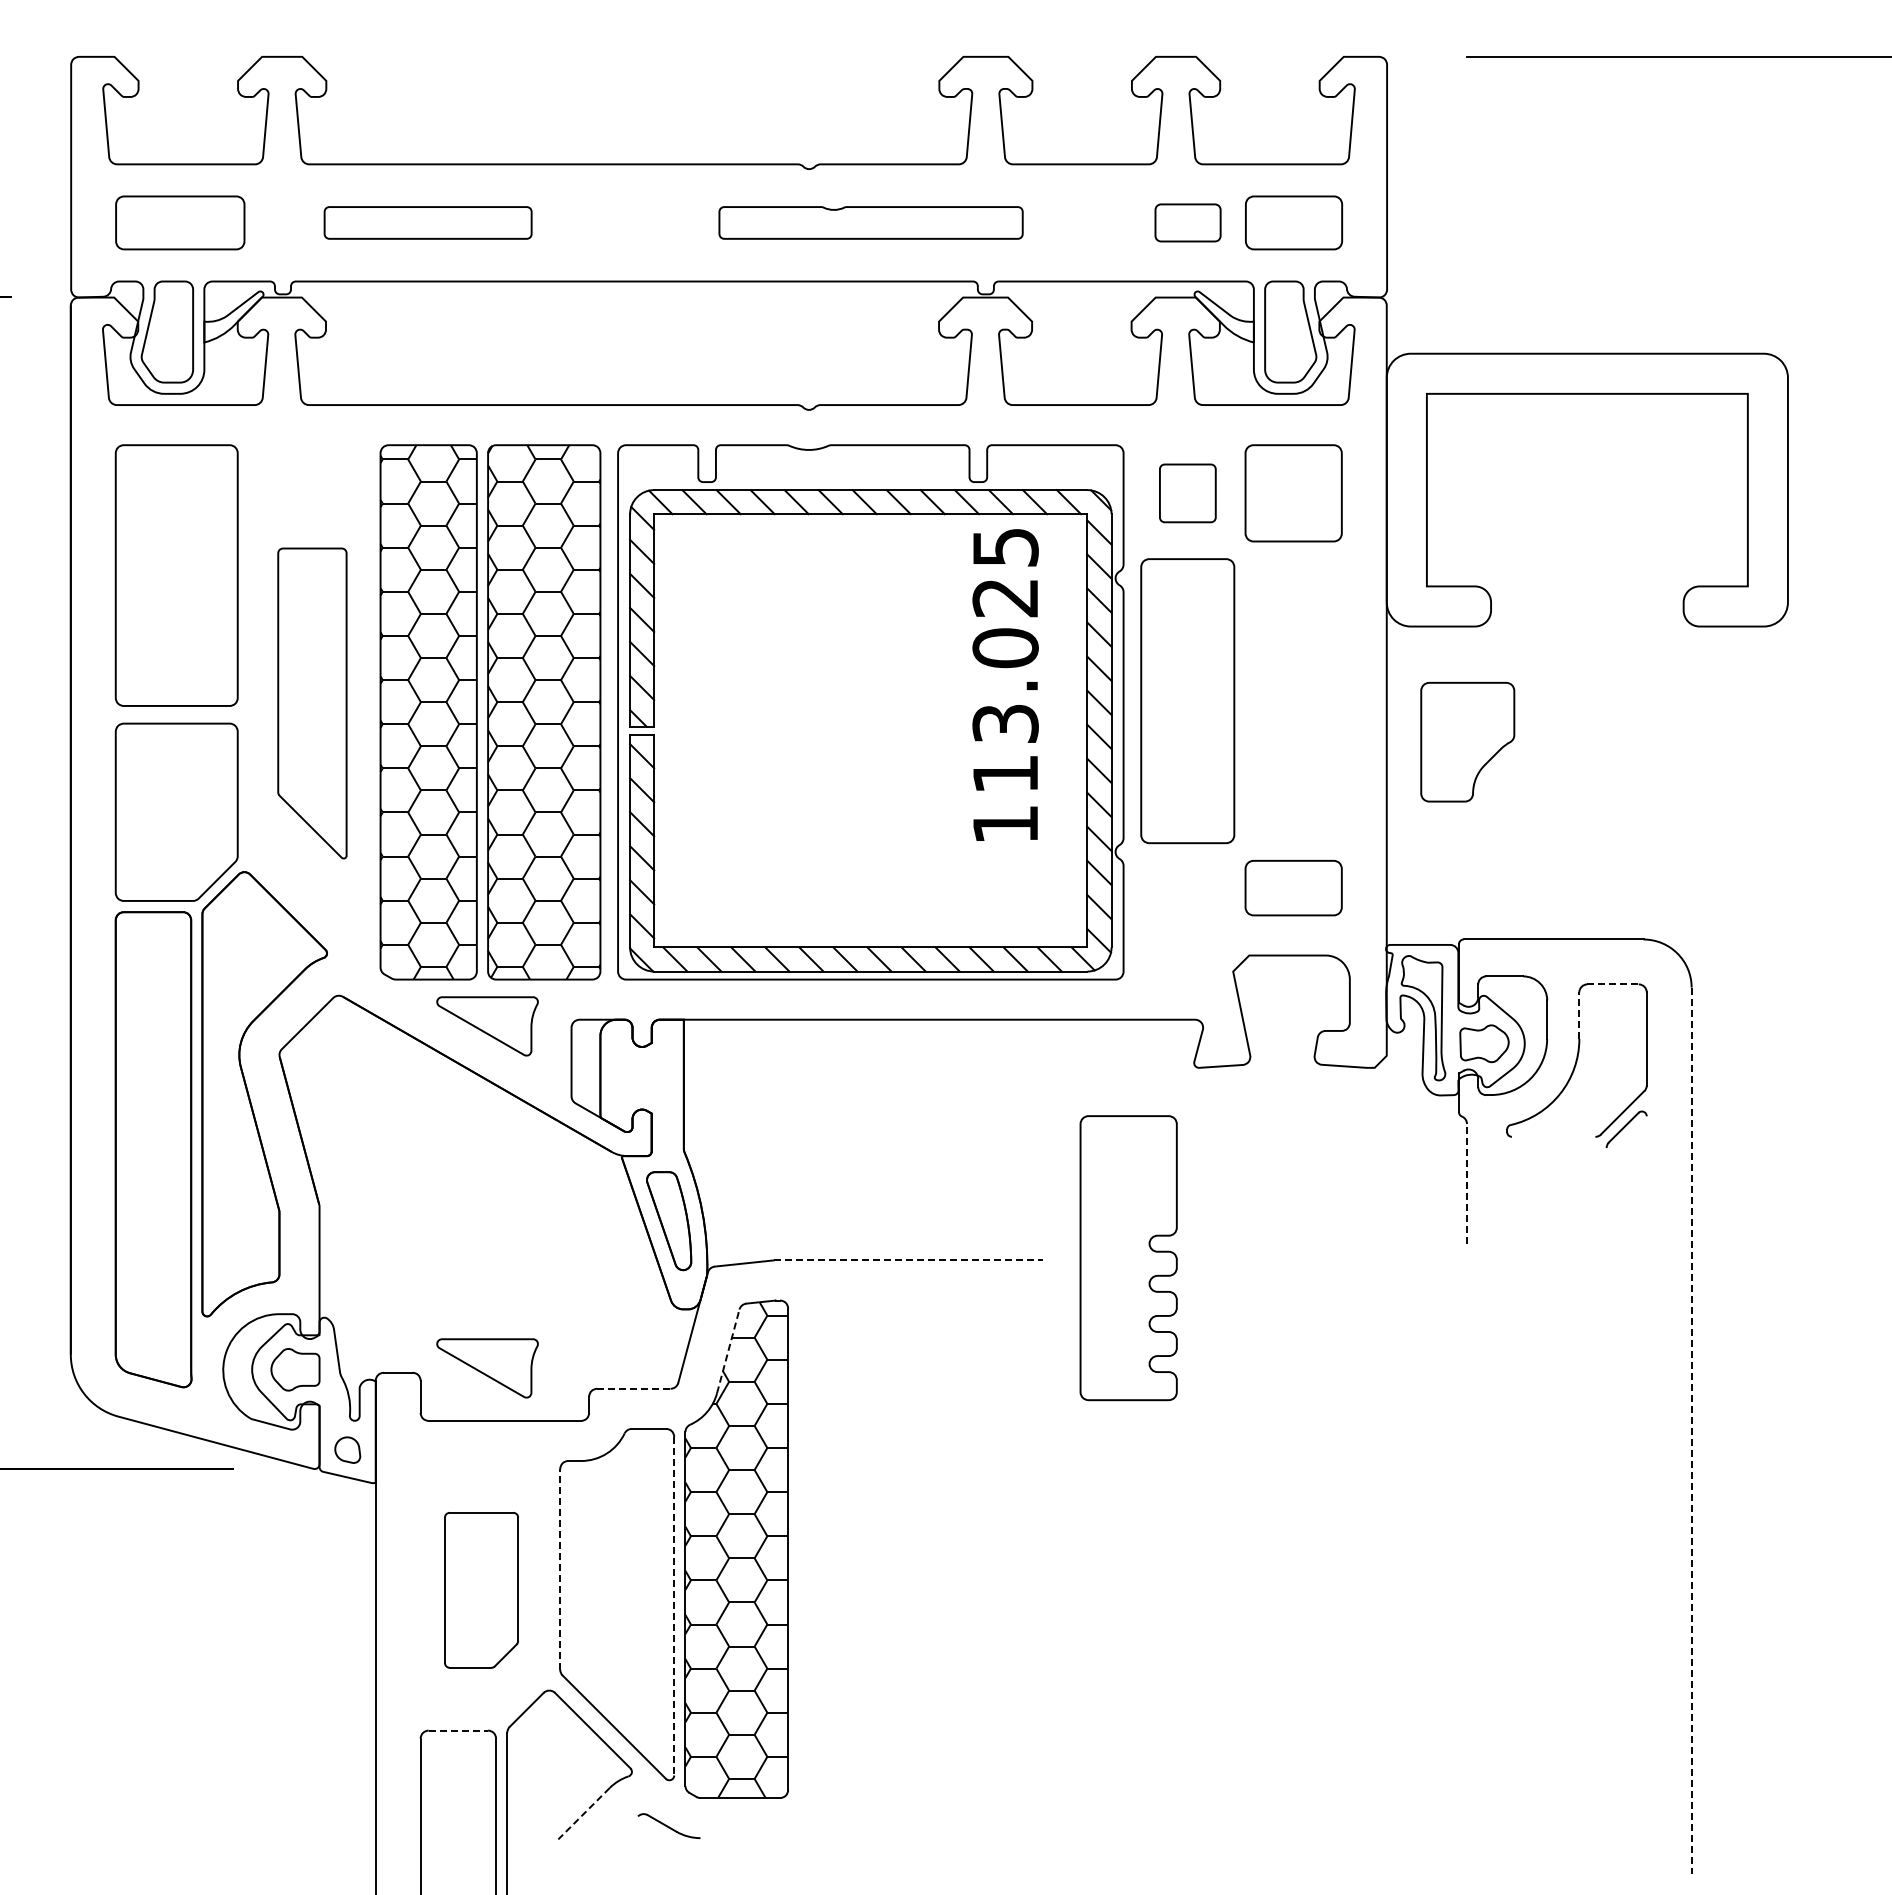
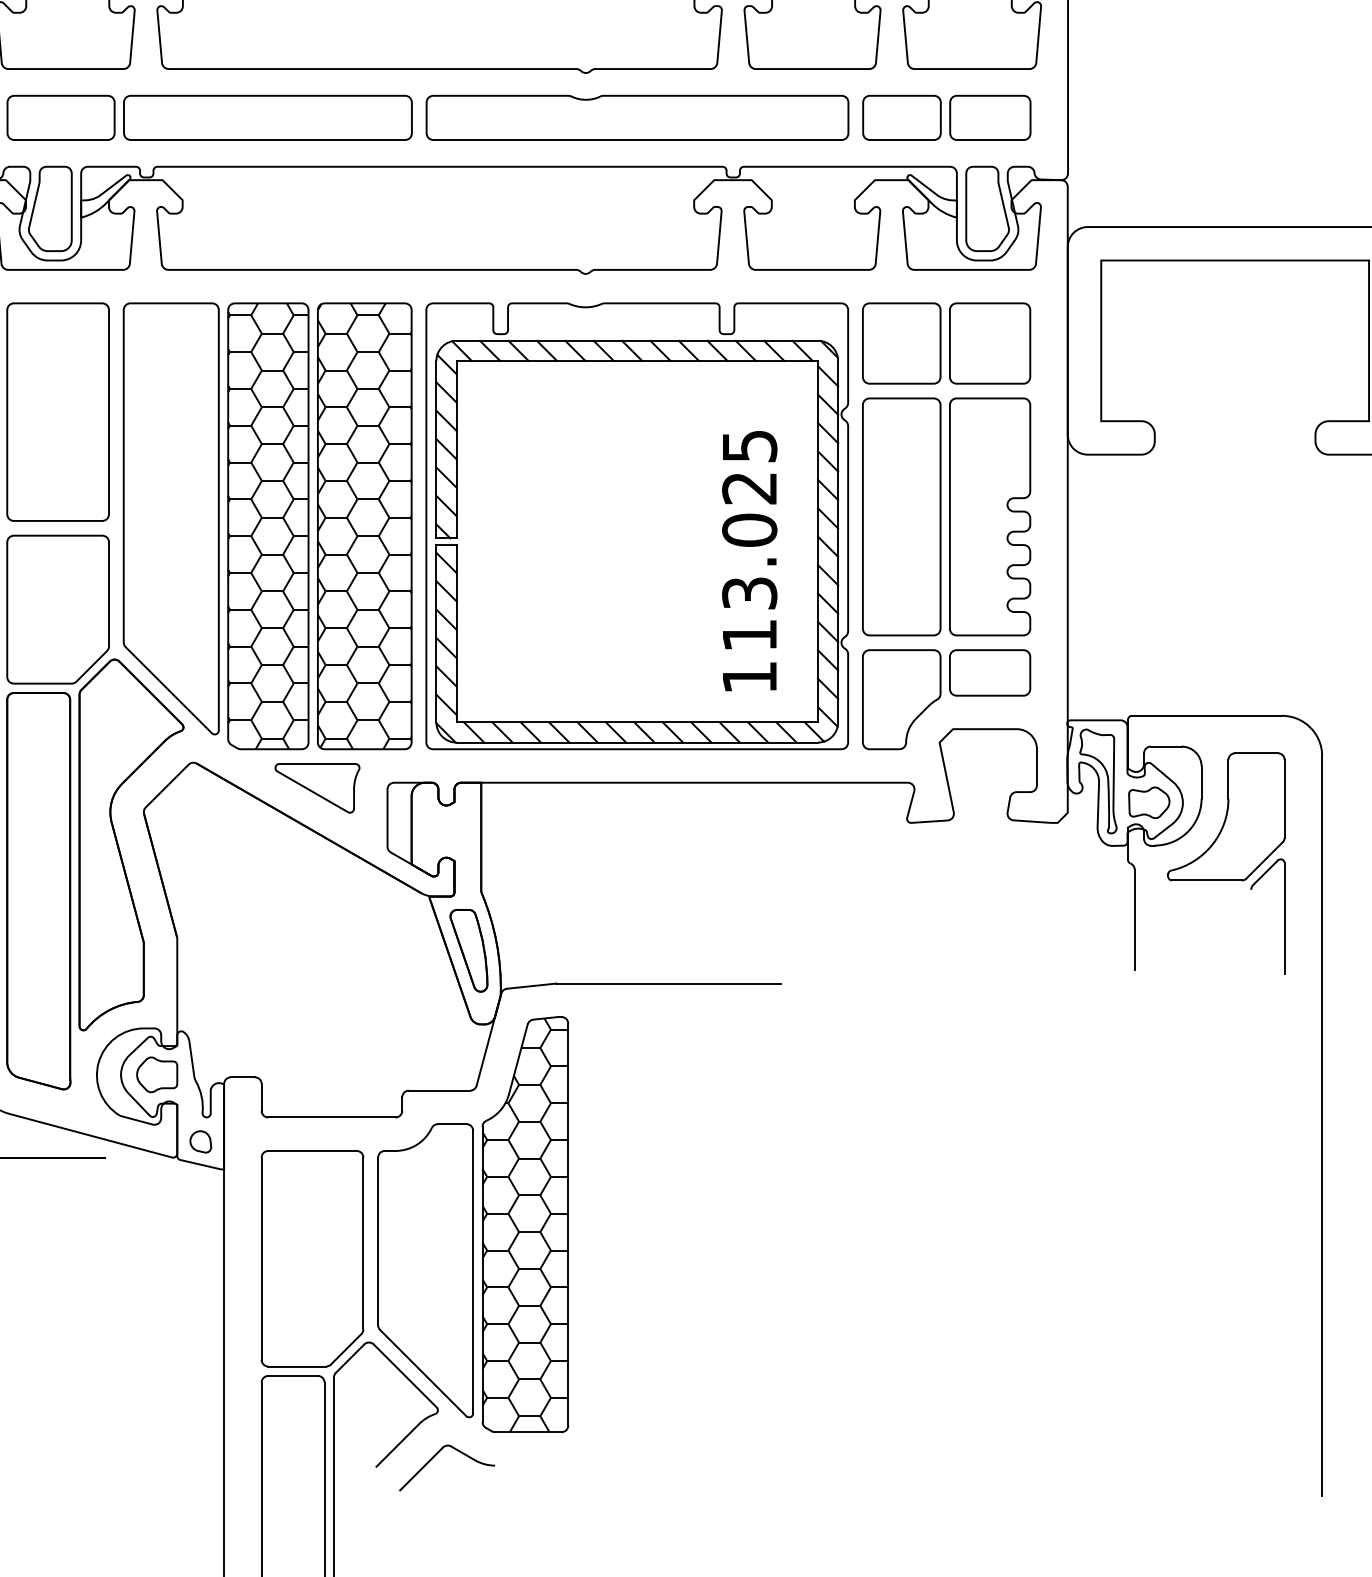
part: (427, 222) -> (267, 117), size x1.67
part: (870, 222) -> (636, 117), size x1.67
part: (1187, 222) -> (901, 117), size x1.43
part: (1187, 493) -> (901, 343), size x1.67
text: (1005, 684) -> (749, 560), moved
part: (312, 703) -> (171, 518), size x1.67
part: (1467, 742) -> (901, 699), moved
line: (1613, 984) -> (1256, 753), dashed -> solid
line: (1579, 1015) -> (1228, 779), dashed -> solid
line: (1553, 1136) -> (1206, 880), added
line: (1646, 1182) -> (1284, 918), added
line: (1467, 1183) -> (1135, 919), dashed -> solid
part: (1128, 1258) -> (989, 517), moved
line: (908, 1260) -> (668, 983), dashed -> solid
line: (728, 1350) -> (518, 1058), dashed -> solid
part: (487, 1368) -> (317, 1073), removed
line: (633, 1388) -> (439, 1090), dashed -> solid
line: (1691, 1431) -> (1322, 1126), dashed -> solid
line: (560, 1568) -> (378, 1240), dashed -> solid
part: (481, 1590) -> (312, 1259), size x1.67
line: (674, 1606) -> (473, 1272), dashed -> solid
line: (458, 1730) -> (293, 1375), dashed -> solid
line: (583, 1814) -> (397, 1445), dashed -> solid
line: (612, 1841) -> (421, 1468), added

